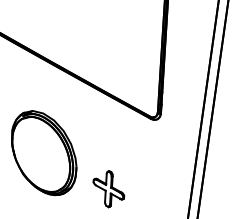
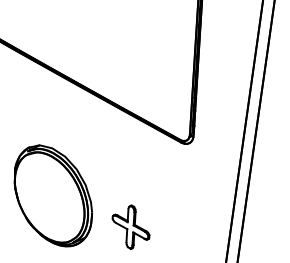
part: (44, 153) -> (53, 196), moved

